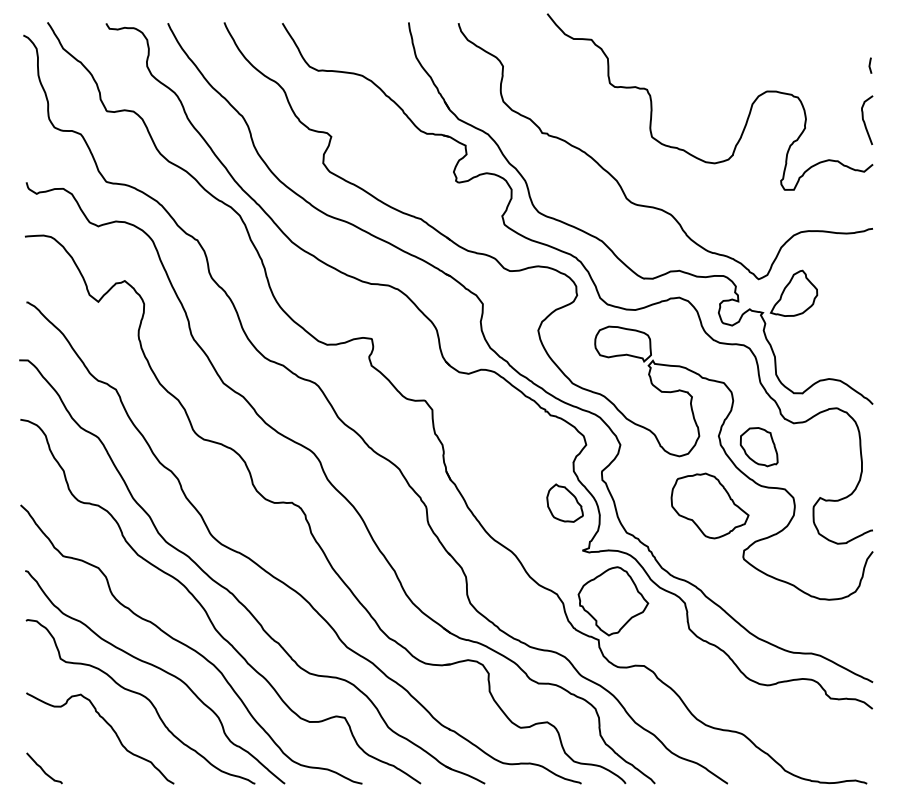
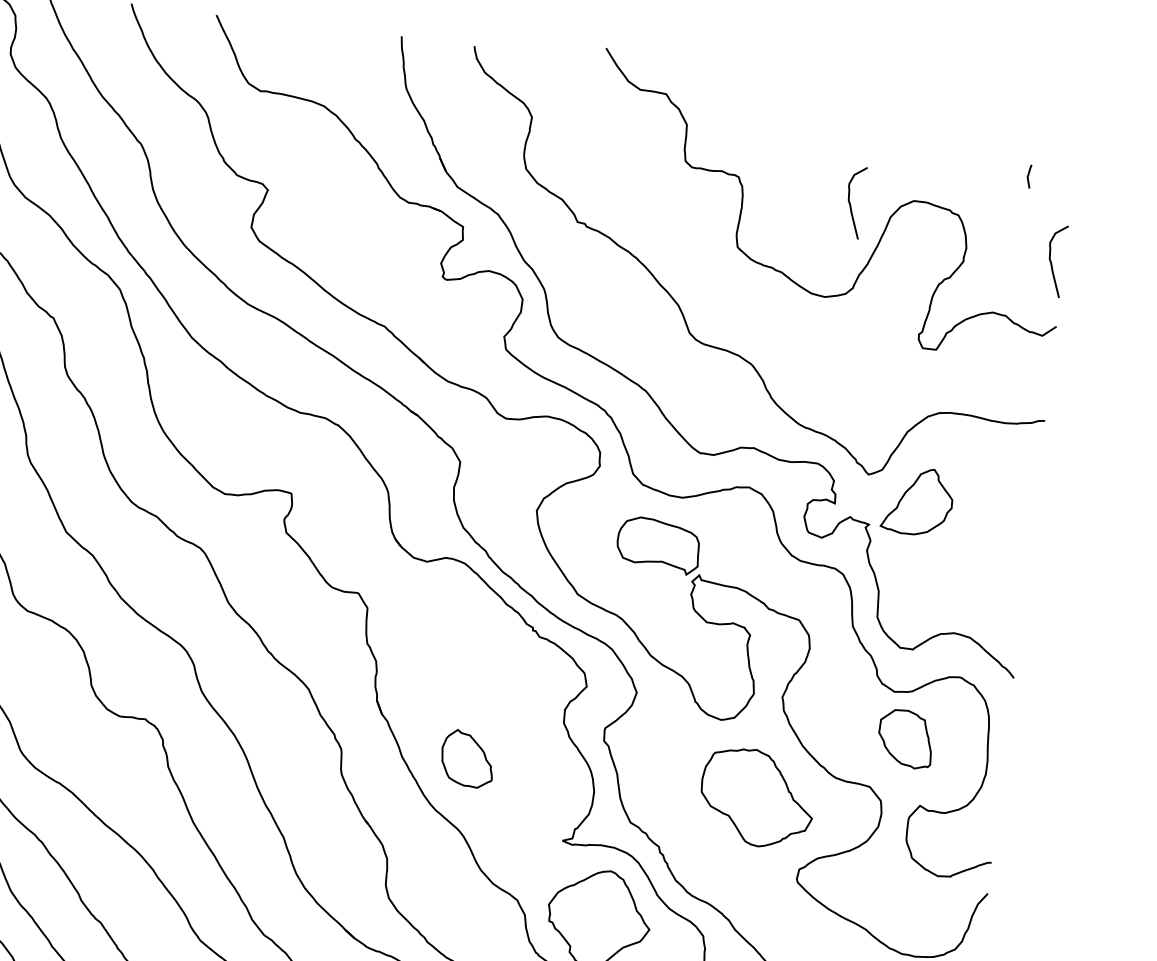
line: (870, 65) -> (1029, 176), moved
curve: (725, 99) -> (851, 205), added
part: (758, 447) -> (904, 739), moved
part: (564, 502) -> (467, 757), moved

